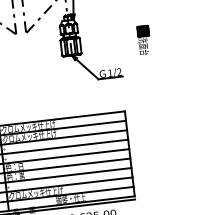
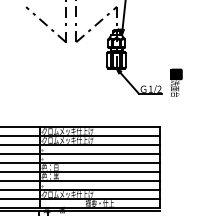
part: (144, 39) -> (176, 82), moved

